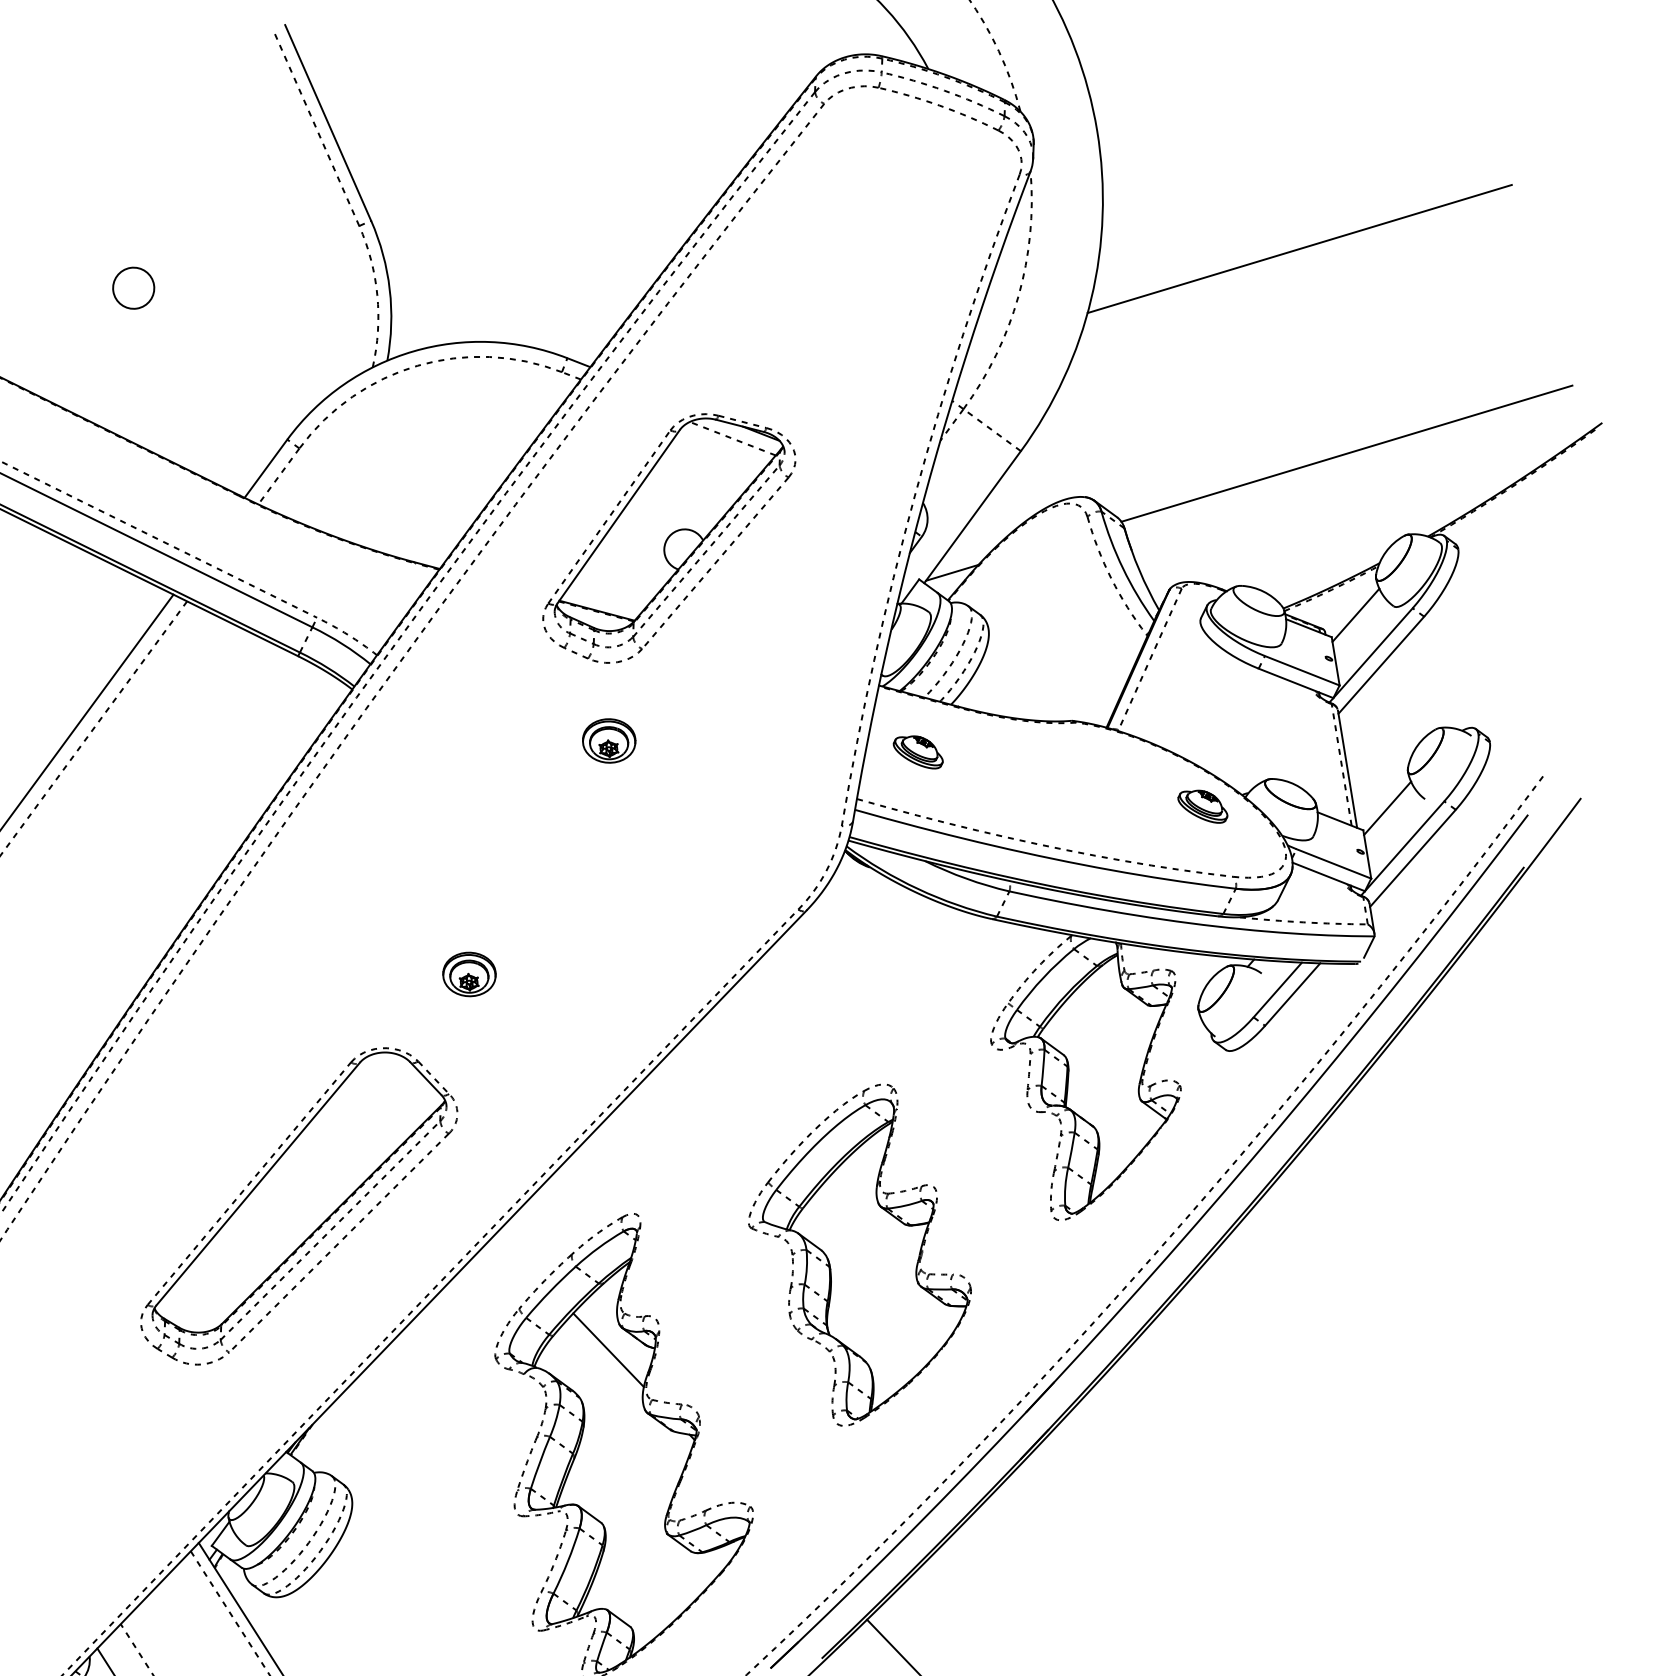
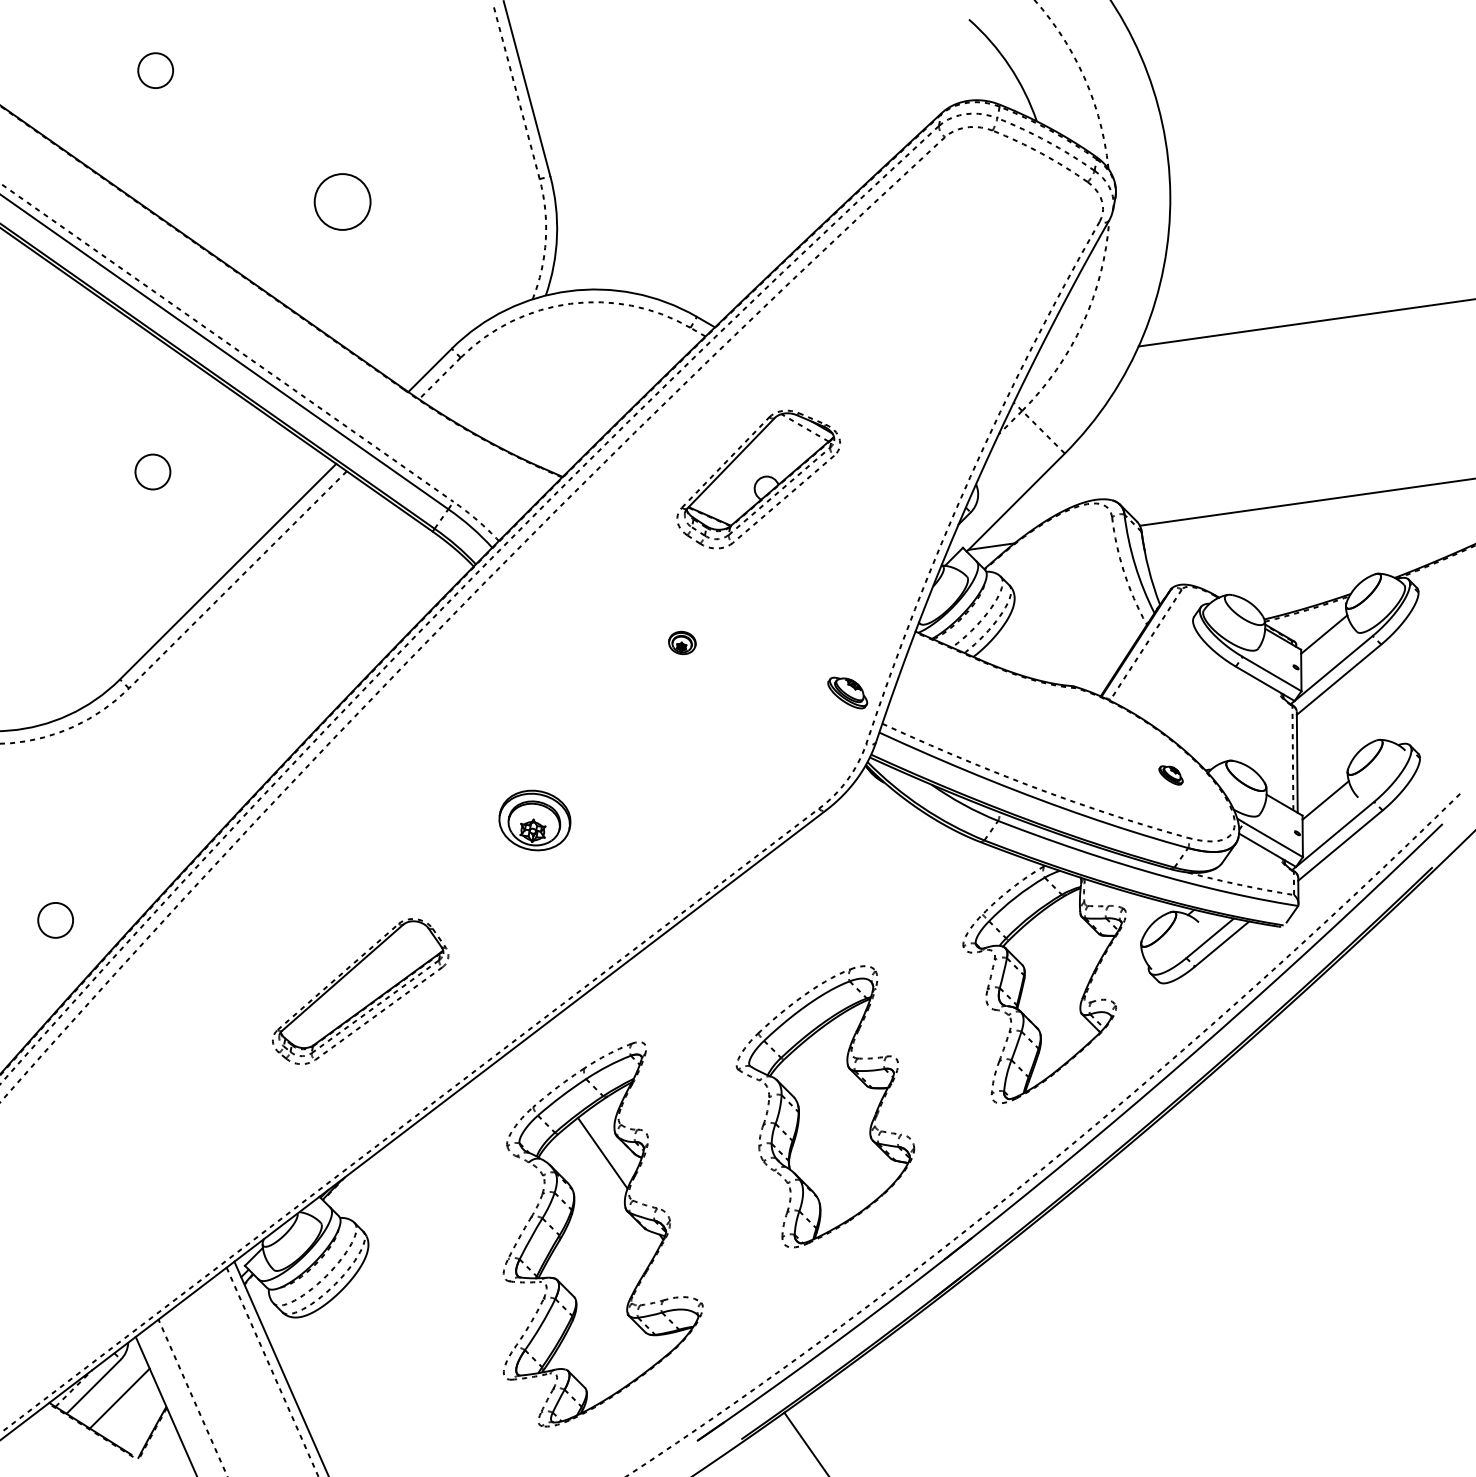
circle: (133, 287) -> (342, 201), size x1.6
part: (668, 536) -> (758, 479), size x0.7
part: (609, 740) -> (682, 642), size x0.6
part: (917, 752) -> (847, 692), moved
part: (1202, 807) -> (1170, 775), size x0.6
part: (468, 974) -> (534, 820), size x1.6
part: (296, 1205) -> (360, 991), size x0.6

